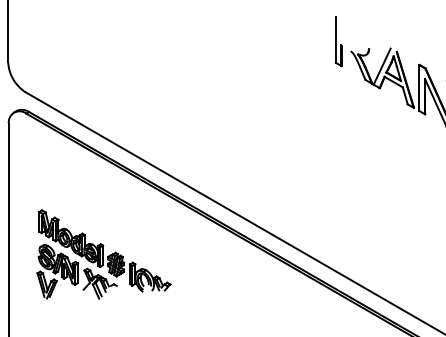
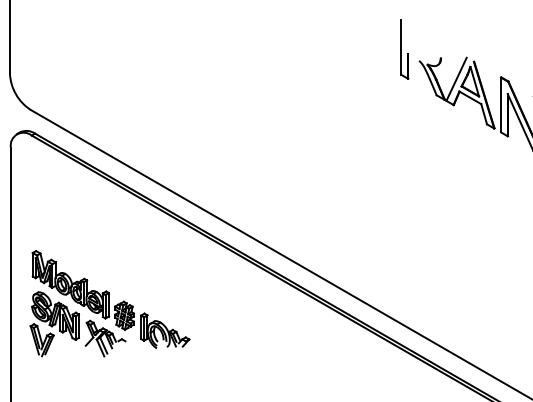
part: (103, 254) -> (109, 303), moved

